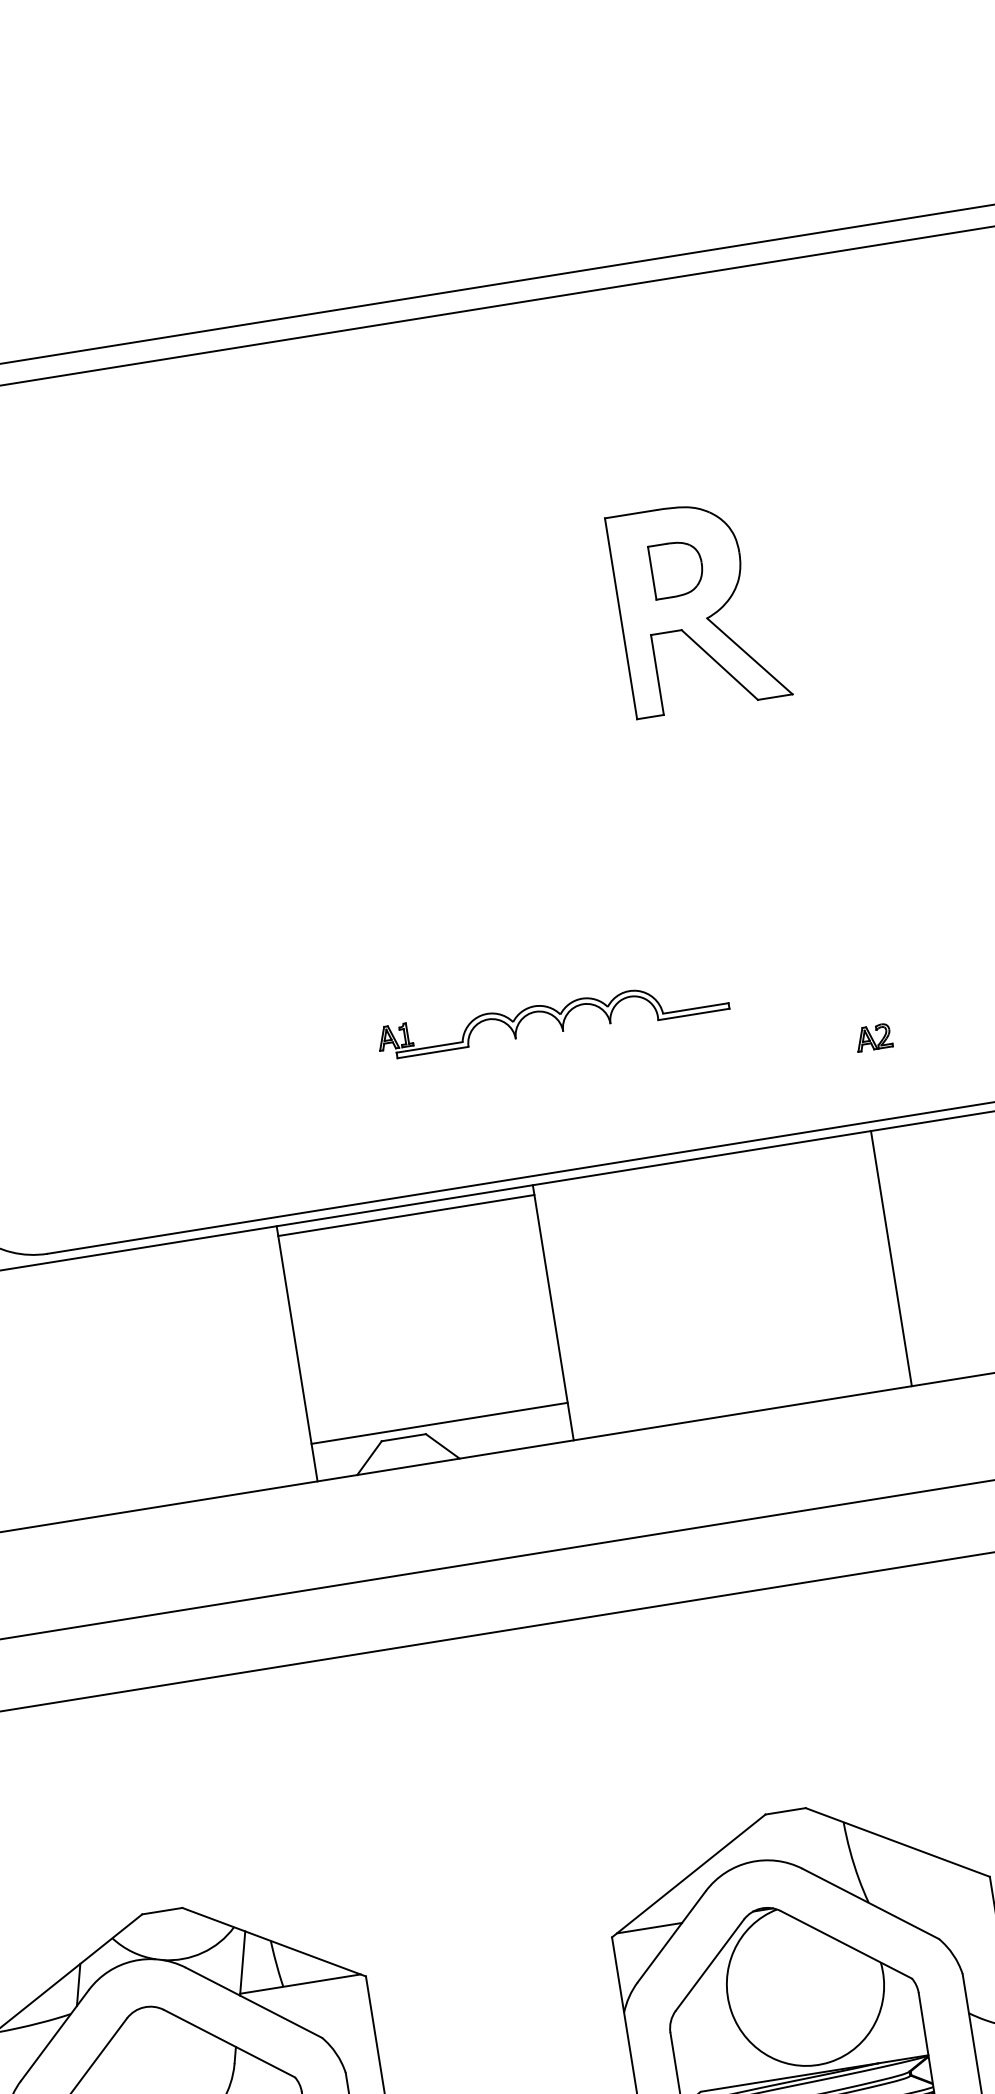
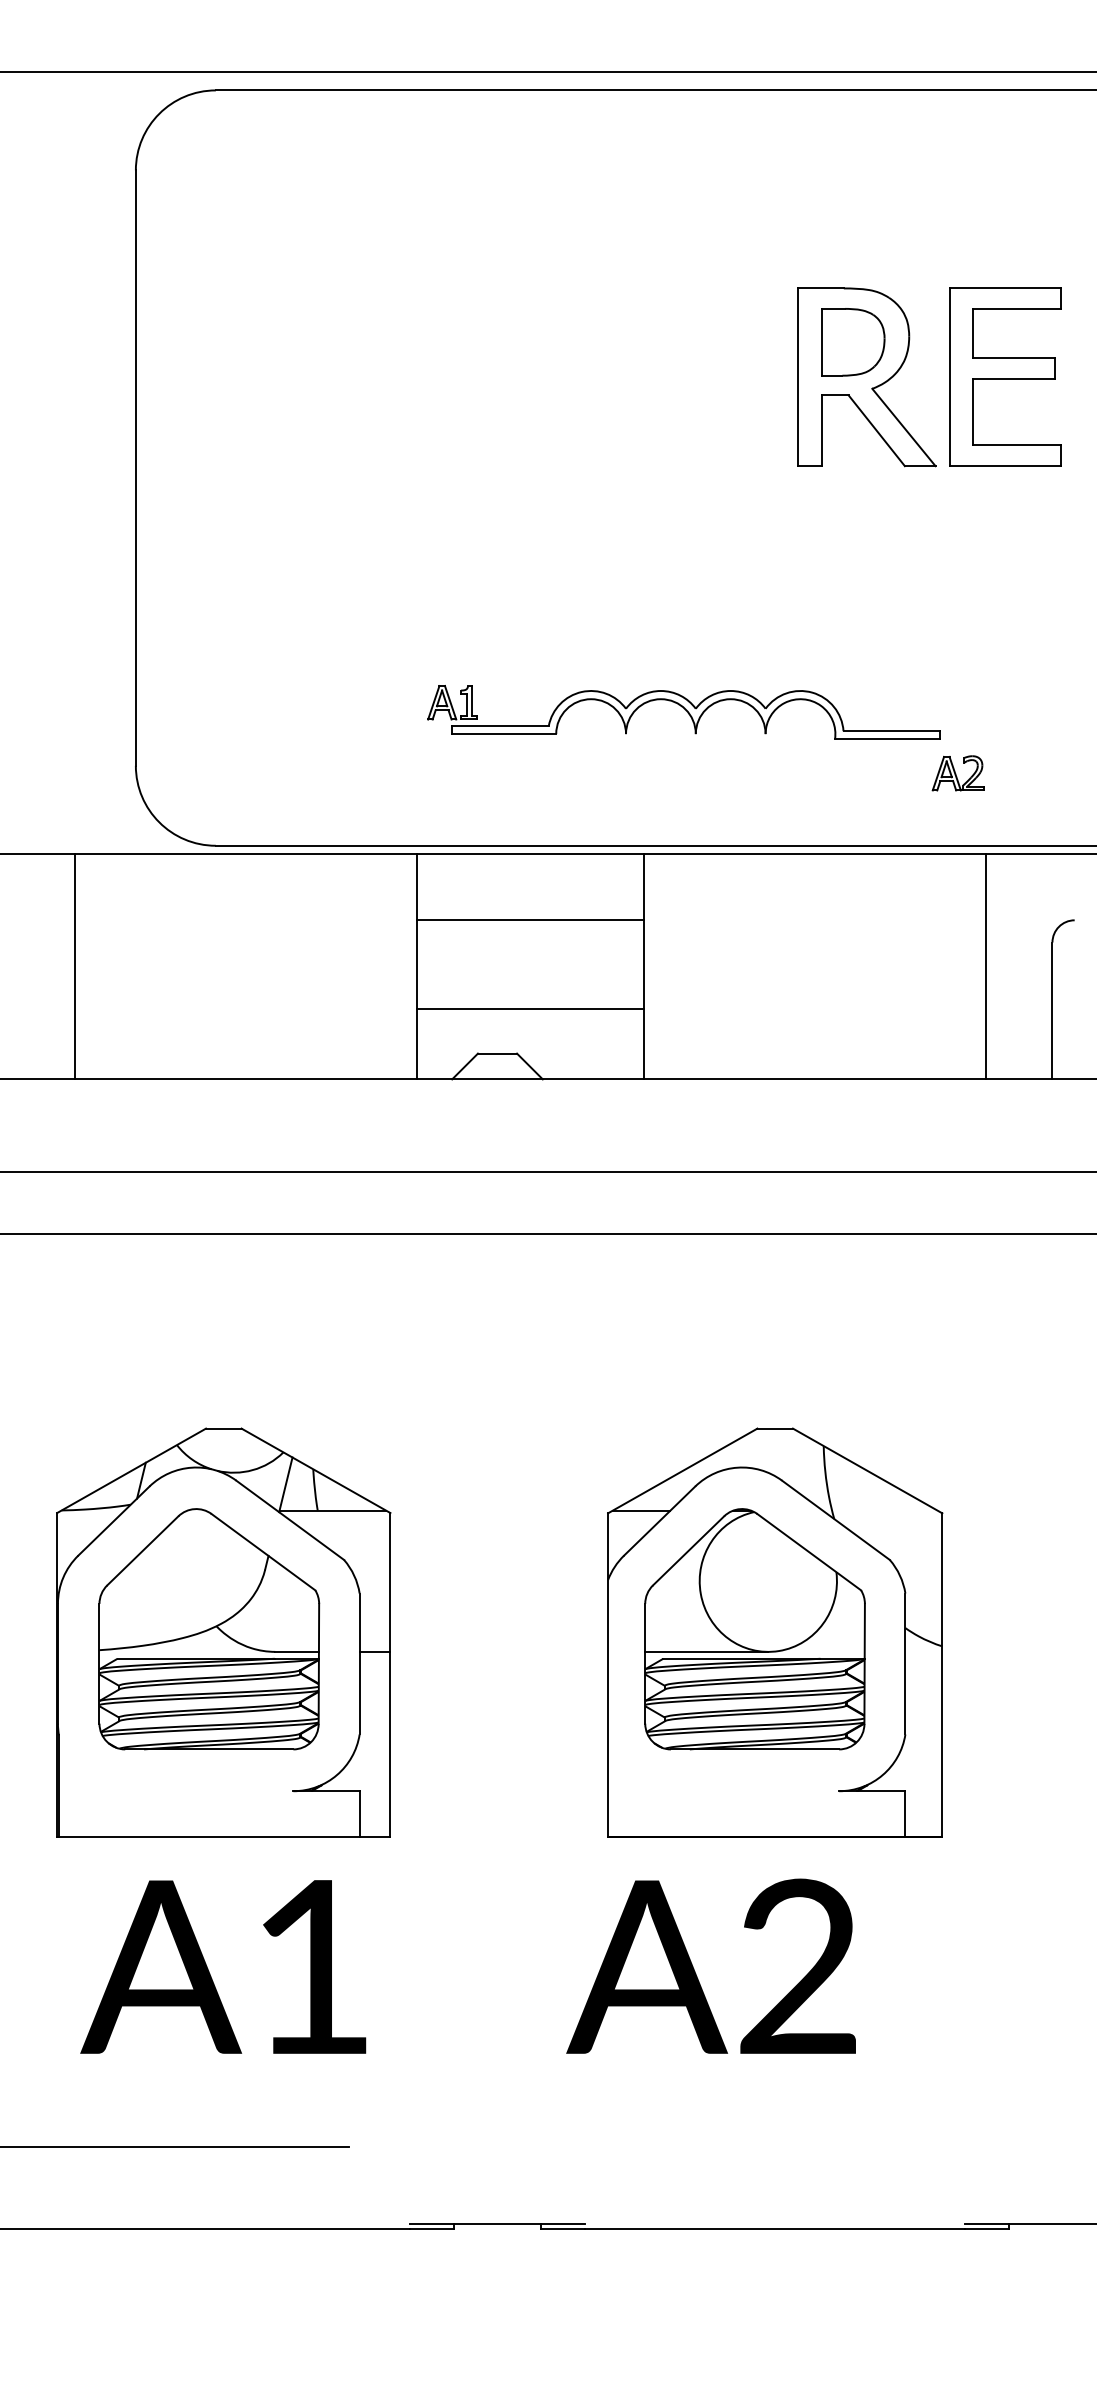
part: (677, 569) -> (853, 342), size x1.43
part: (855, 580) -> (1005, 376), added
part: (552, 1018) -> (683, 712), size x1.67
part: (873, 1037) -> (957, 773), size x1.67
line: (406, 1215) -> (530, 920), moved
line: (891, 1258) -> (985, 966), moved
line: (439, 1423) -> (530, 1009), moved
line: (748, 2075) -> (706, 1651), added

